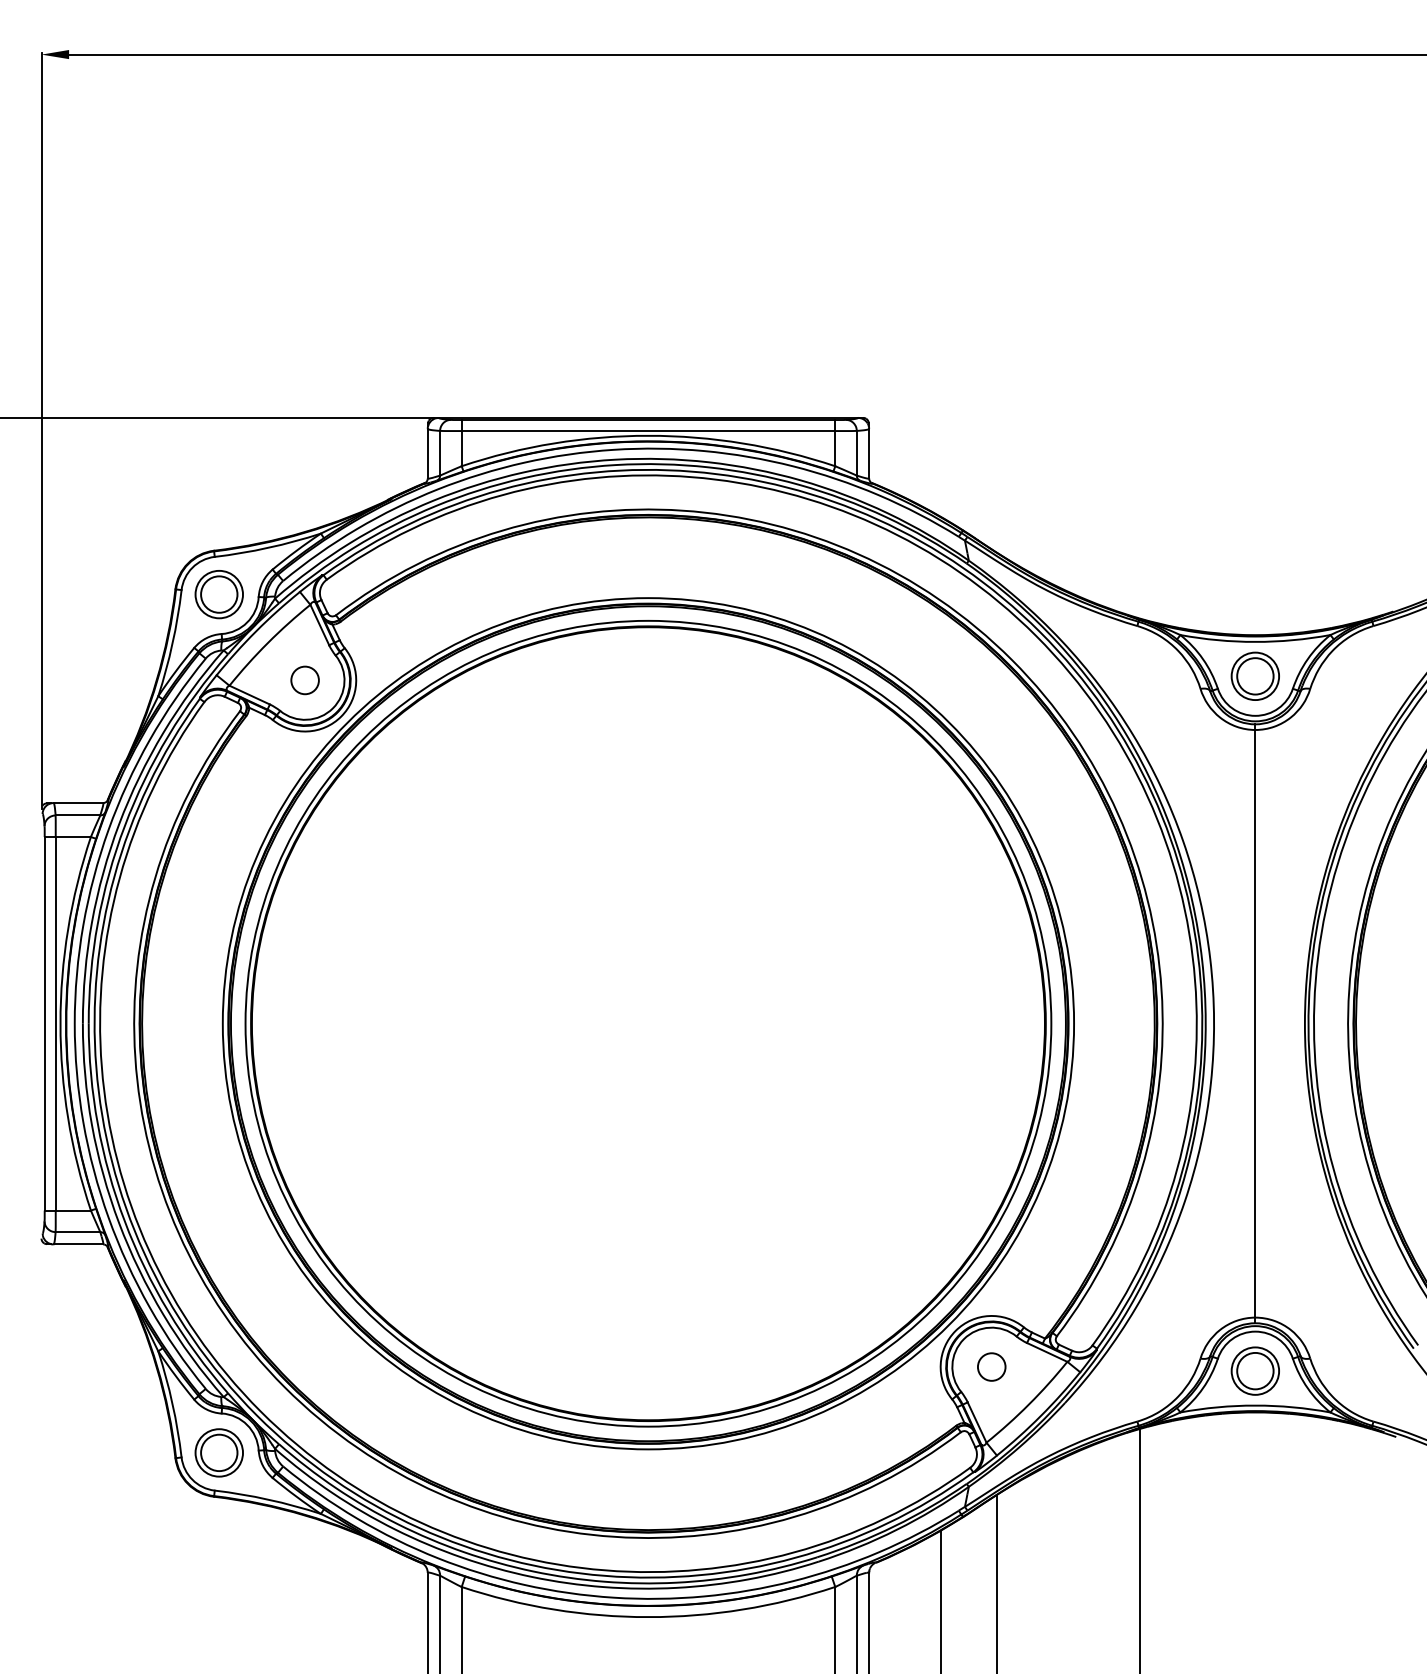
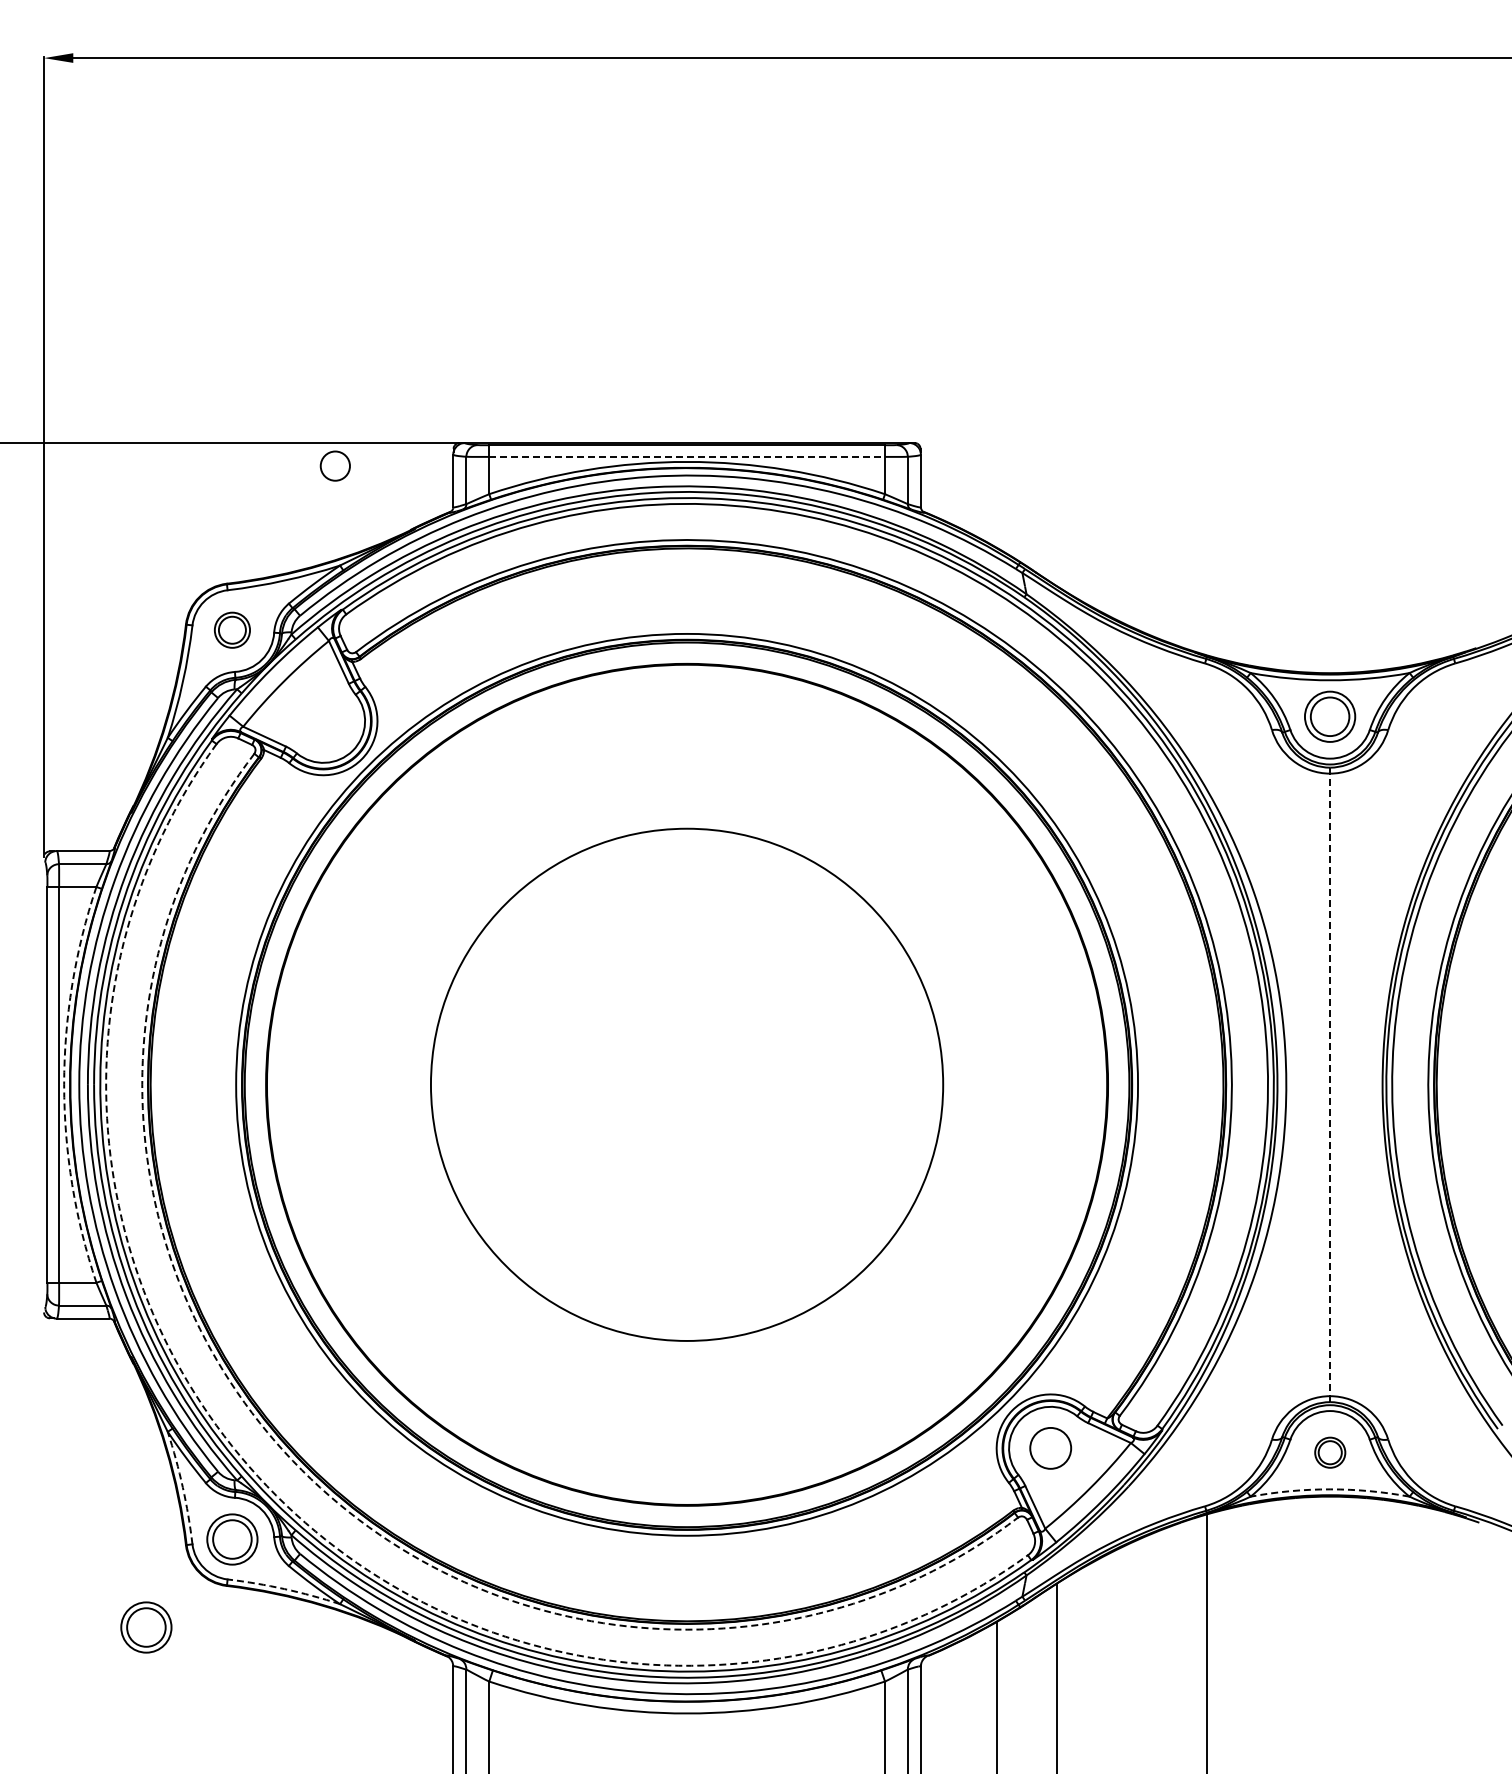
line: (648, 430) -> (687, 456), solid -> dashed
part: (219, 594) -> (232, 630), size x0.7
circle: (304, 679) -> (334, 465), moved
arc: (60, 1023) -> (64, 1084), solid -> dashed
circle: (647, 1023) -> (686, 1084), size x0.6
line: (1255, 1023) -> (1330, 1084), solid -> dashed
circle: (991, 1366) -> (1050, 1448), size x1.4
part: (1255, 1370) -> (1330, 1452), size x0.6
arc: (284, 1387) -> (301, 1470), solid -> dashed
arc: (172, 1403) -> (182, 1487), solid -> dashed
arc: (1255, 1405) -> (1330, 1489), solid -> dashed
arc: (260, 1411) -> (276, 1495), solid -> dashed
arc: (268, 1500) -> (284, 1589), solid -> dashed
part: (138, 1535) -> (146, 1627), added

